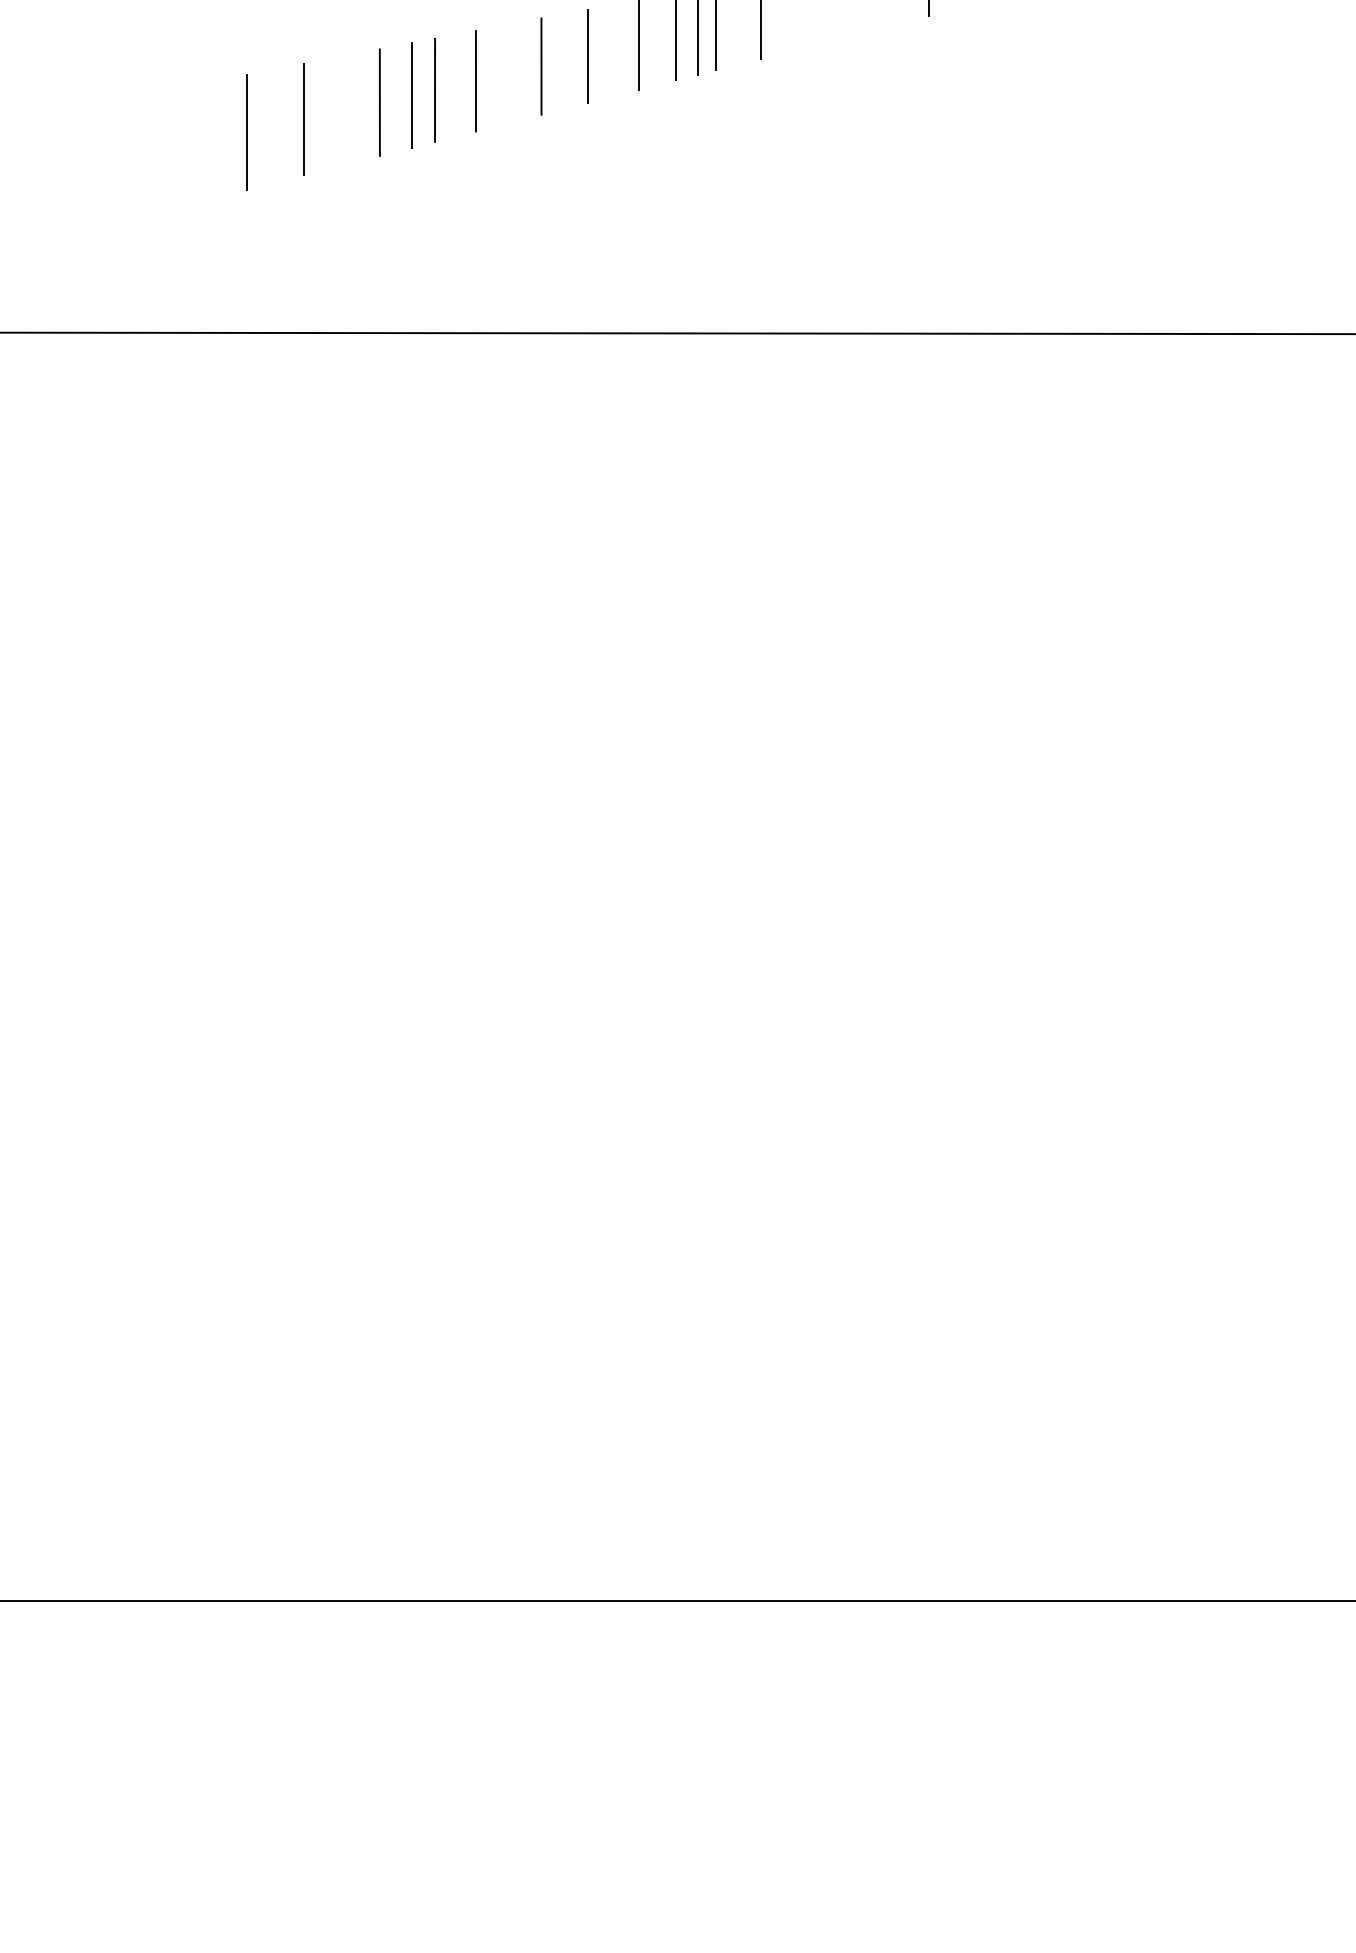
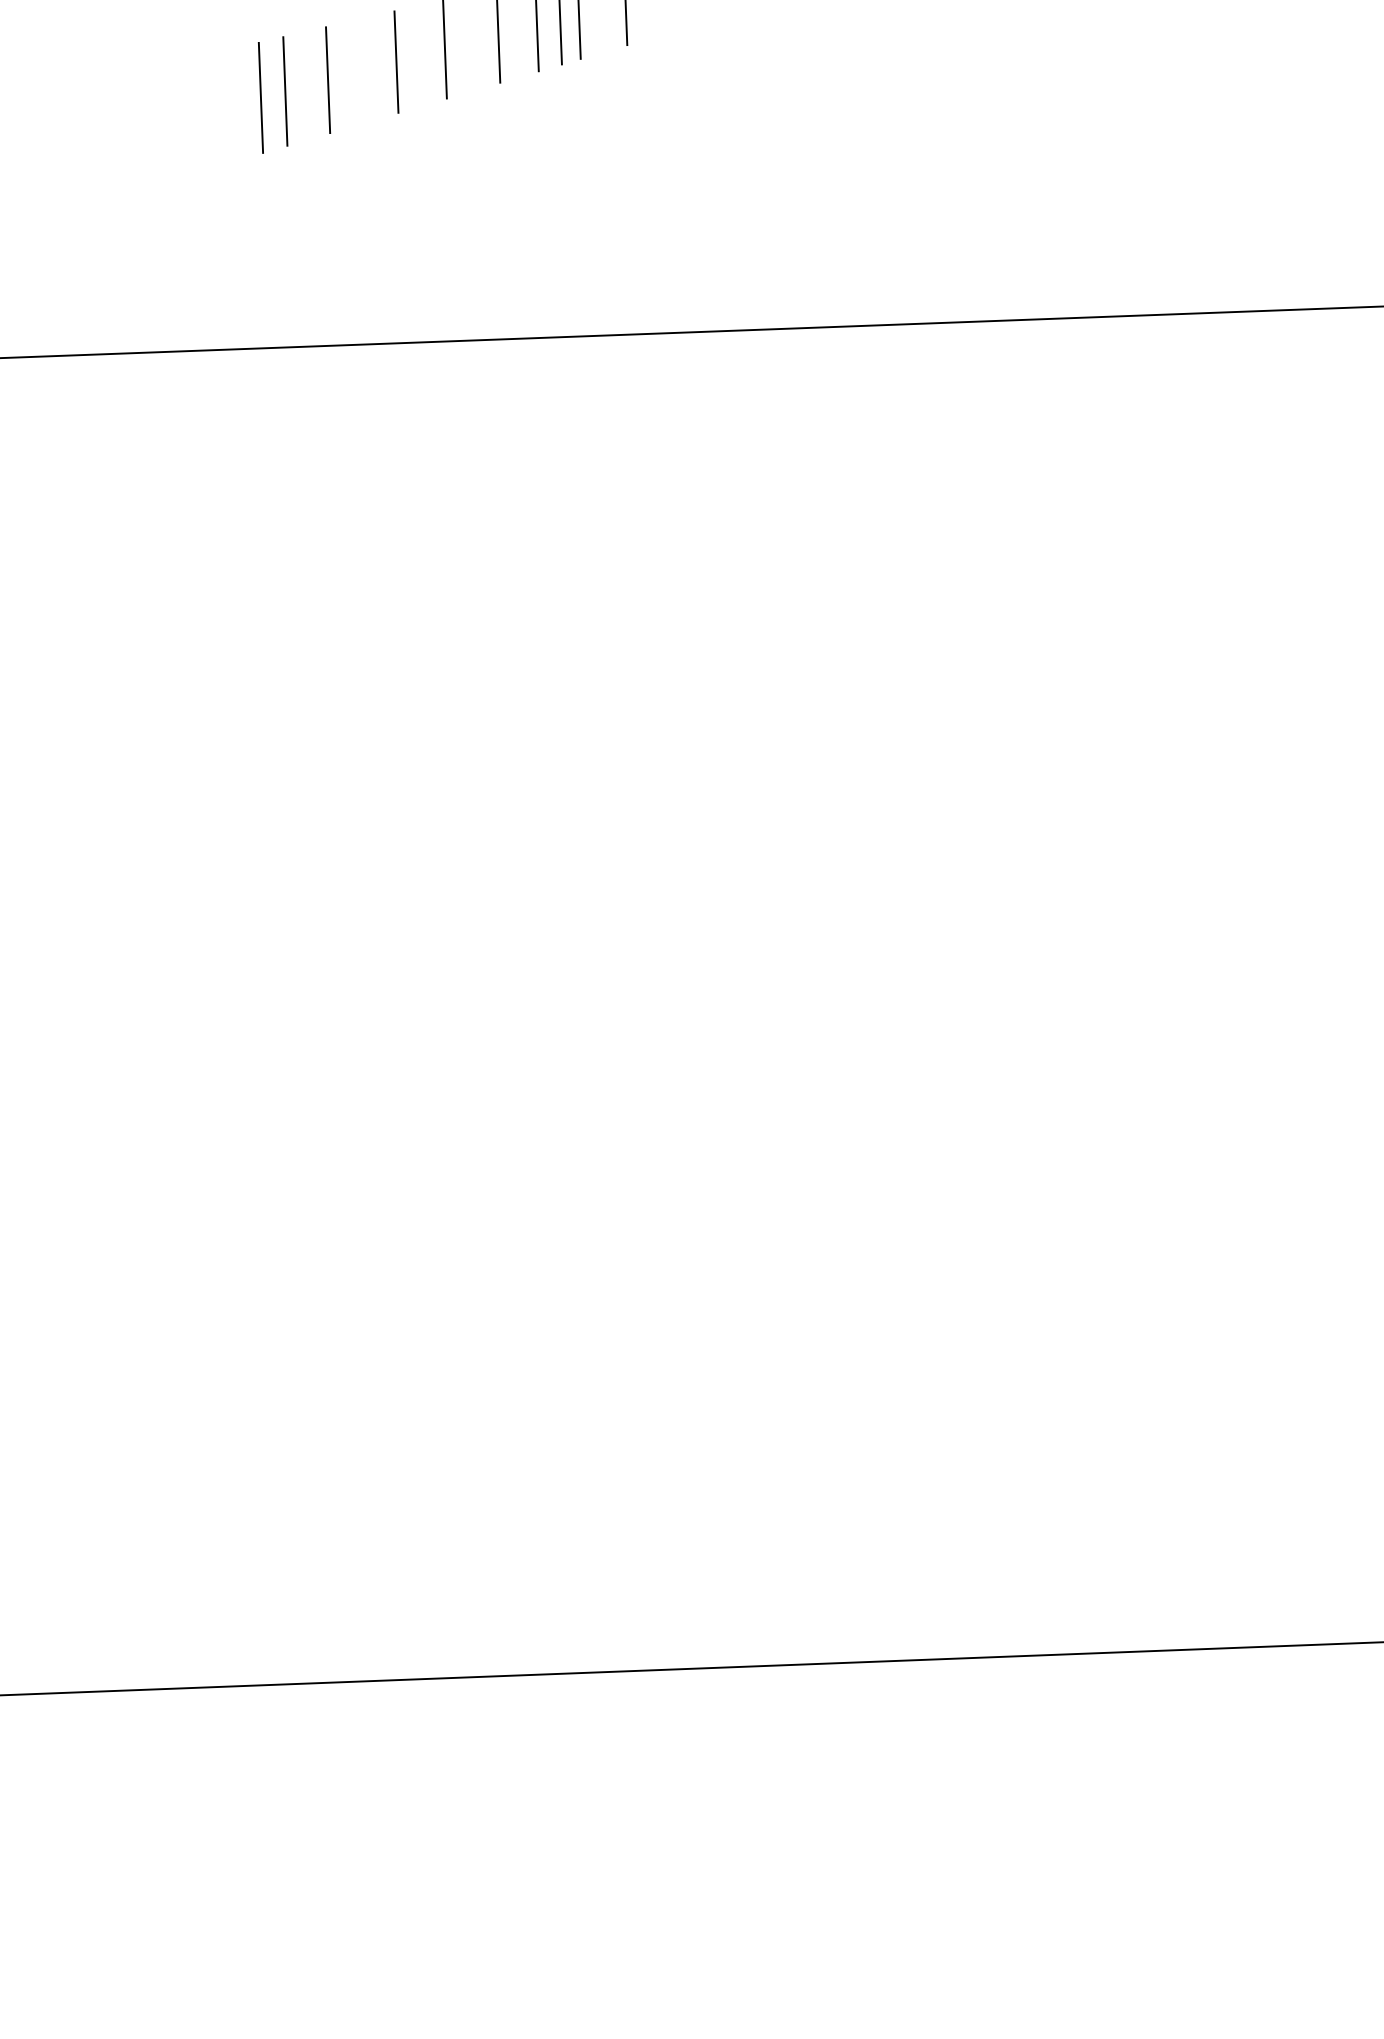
line: (379, 102) -> (227, 106), removed
line: (304, 119) -> (149, 127), removed
line: (247, 131) -> (89, 142), removed

